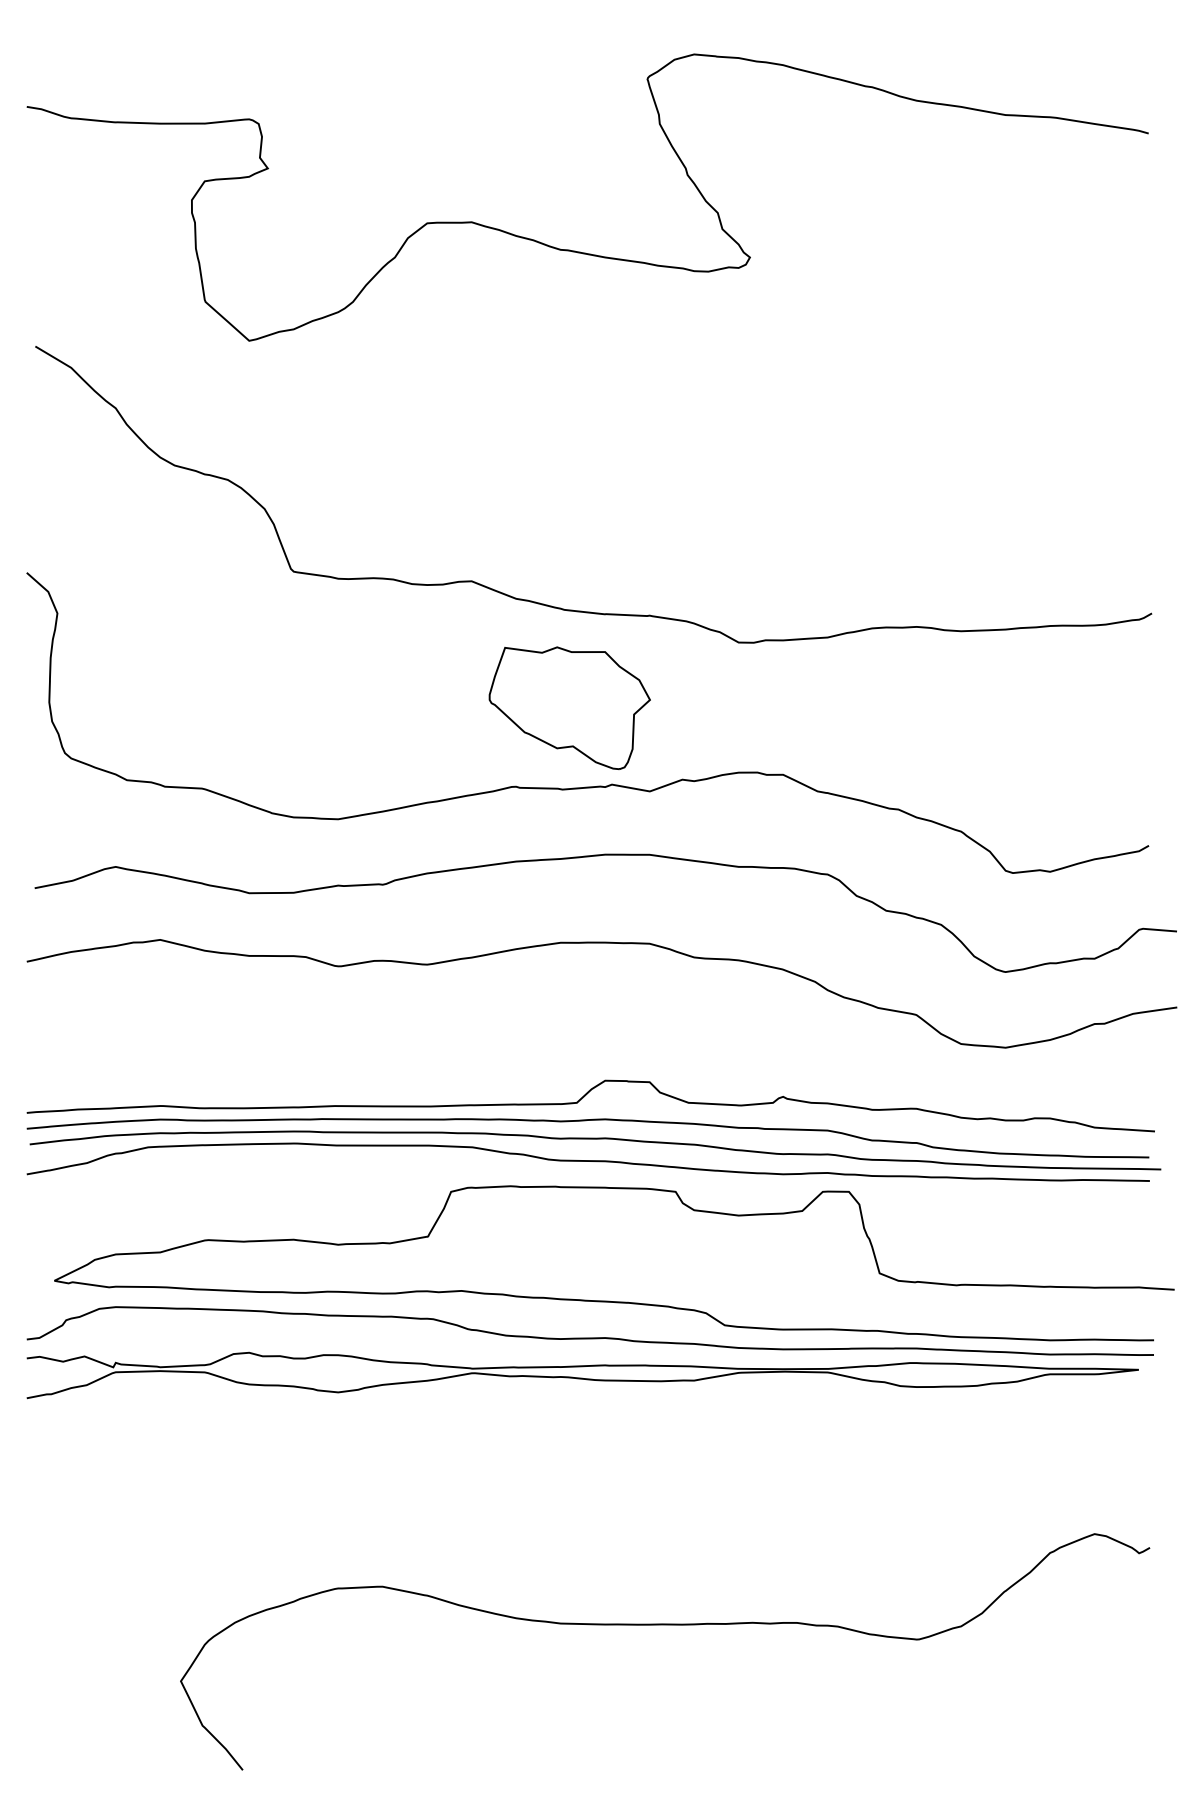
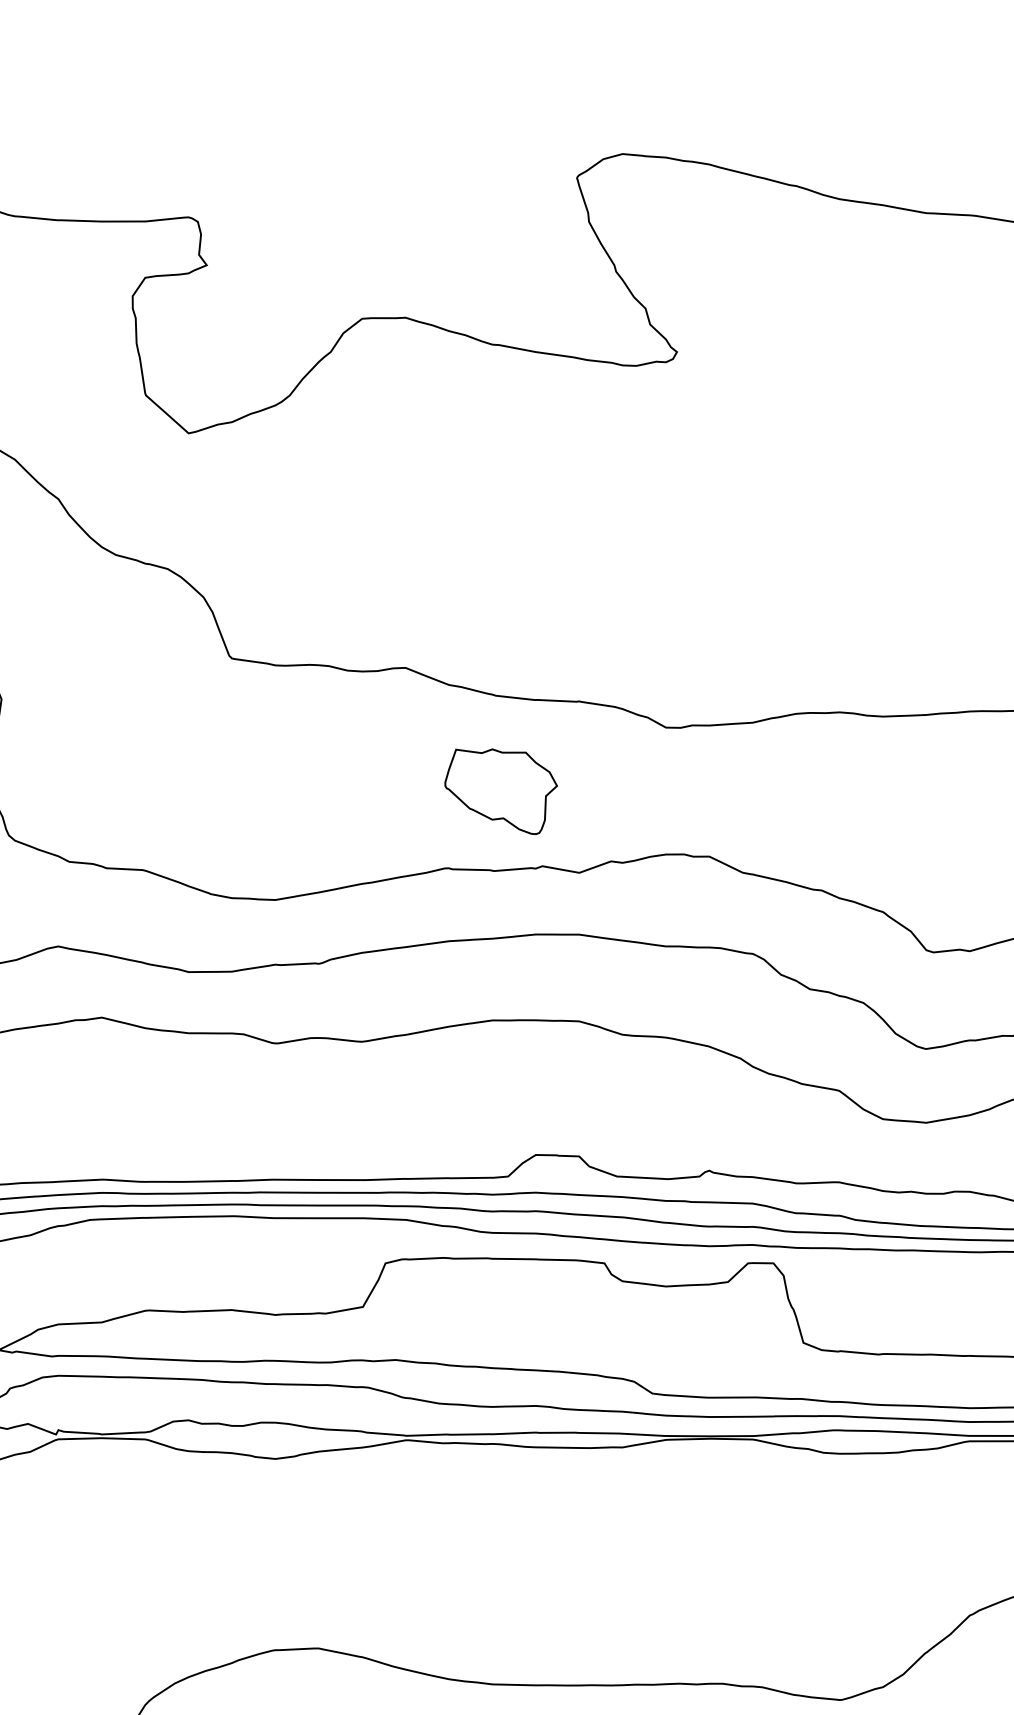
part: (569, 708) -> (500, 791), size x0.71

